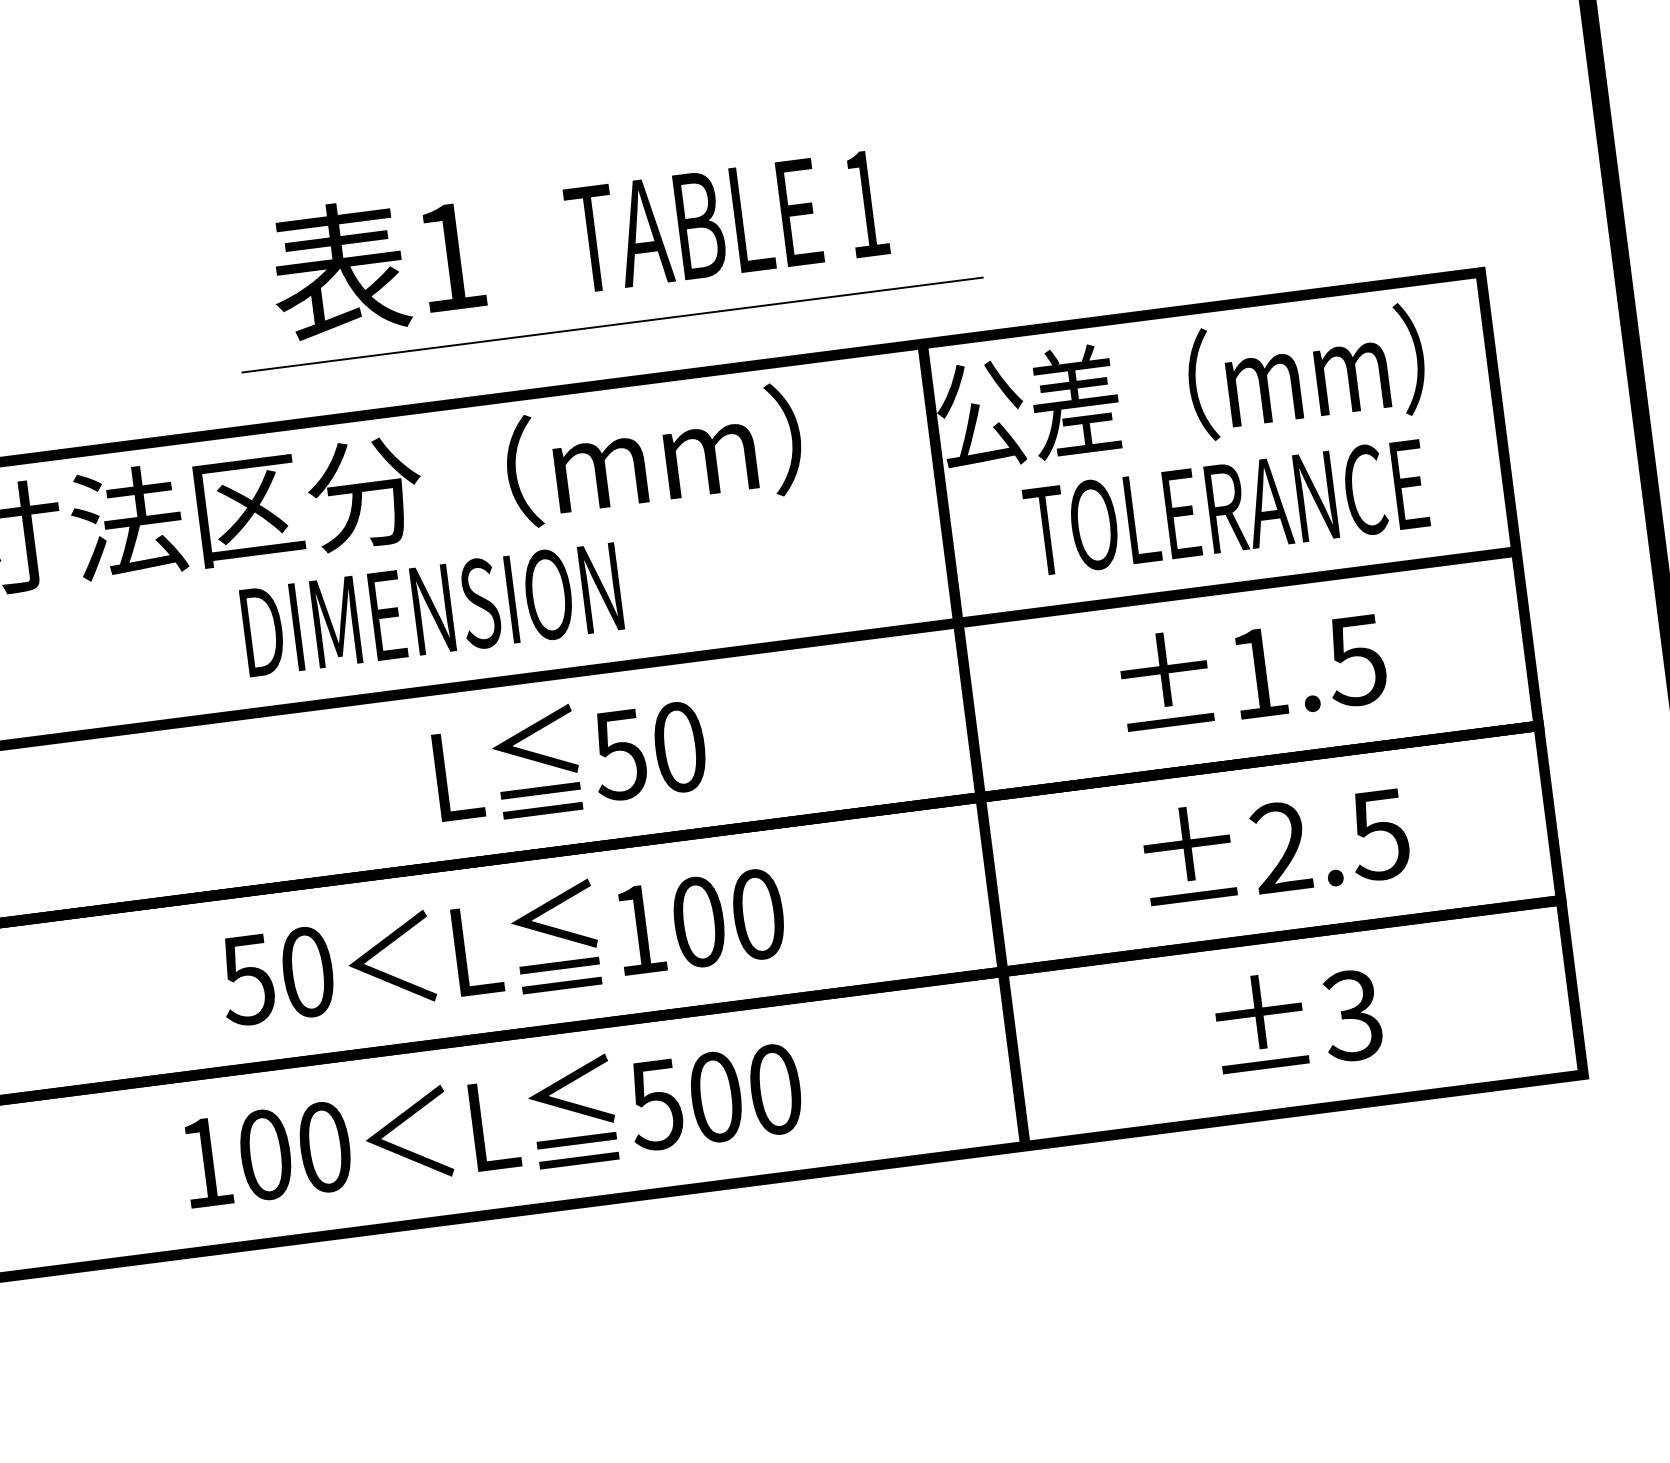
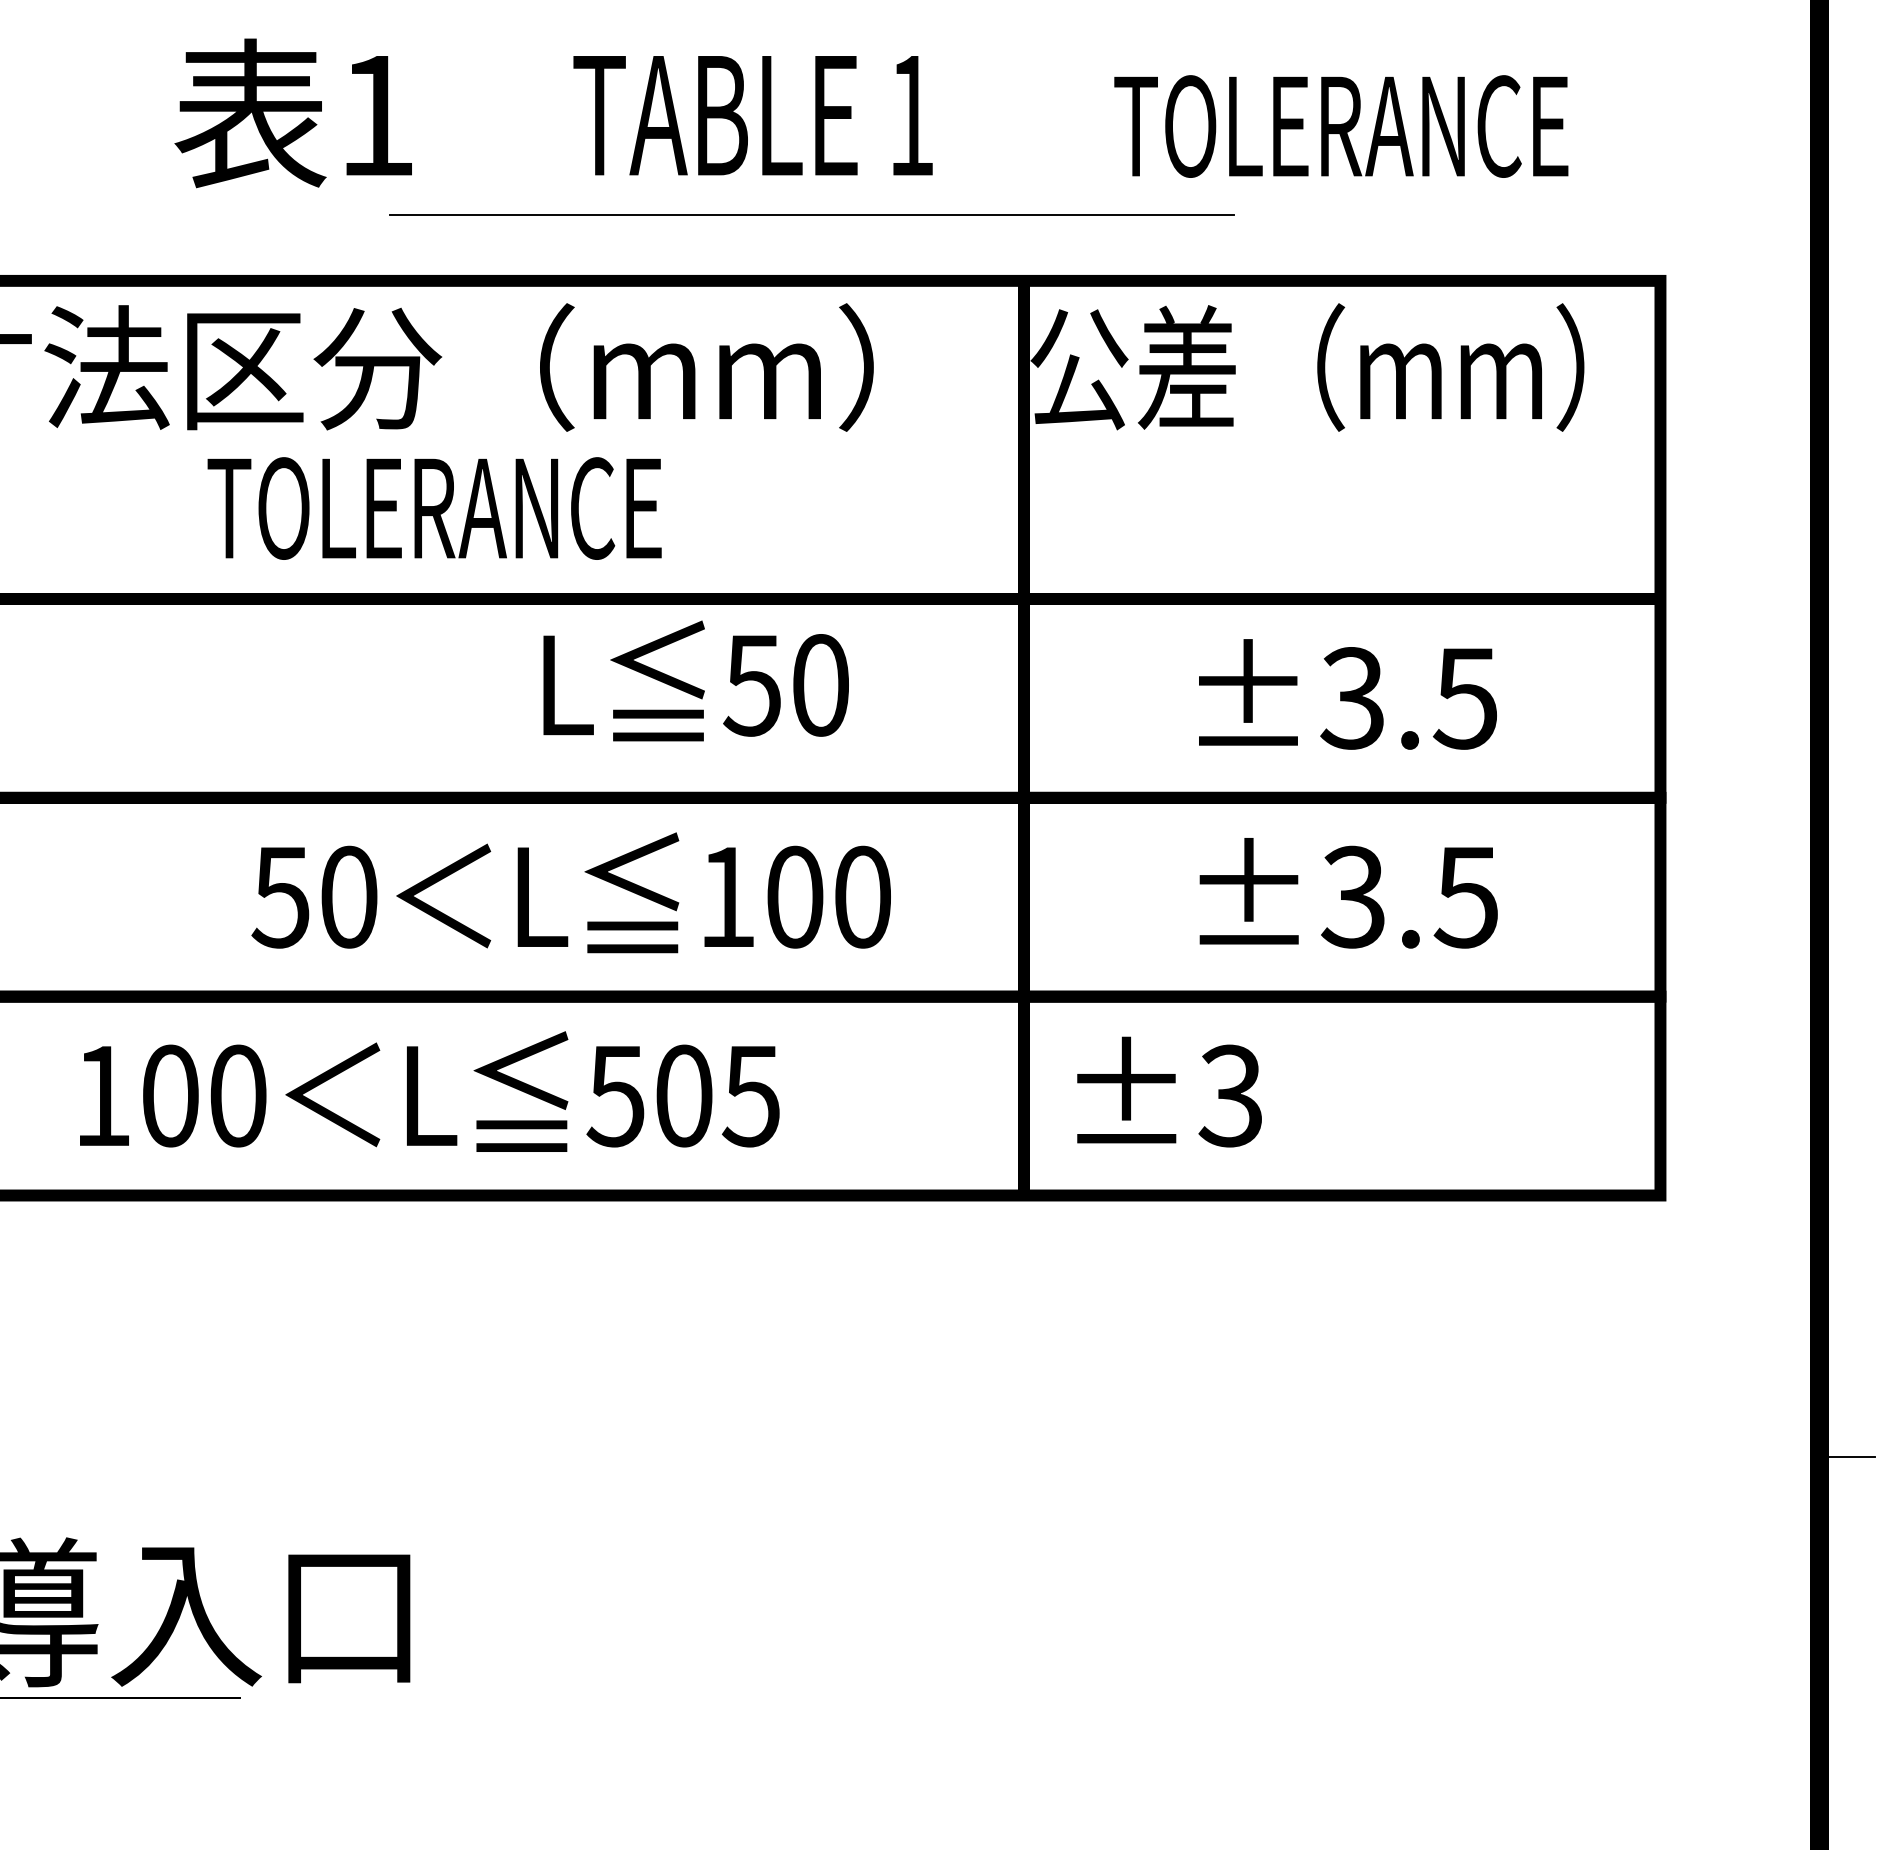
text: (726, 221) -> (752, 115), moved
text: (376, 264) -> (292, 113), moved
line: (611, 324) -> (811, 214), moved
text: (1226, 507) -> (1341, 126), moved
text: (430, 609) -> (434, 508), DIMENSION -> TOLERANCE
text: (1256, 673) -> (1351, 698), ±1.5 -> ±3.5
text: (569, 757) -> (695, 680), moved
text: (1280, 847) -> (1353, 897), ±2.5 -> ±3.5
text: (501, 943) -> (570, 892), moved
text: (1298, 1018) -> (1169, 1091), moved
text: (774, 1089) -> (750, 1095), 500 -> 505

